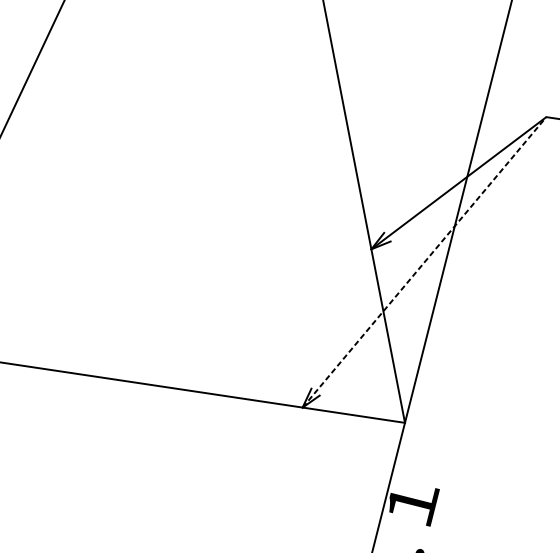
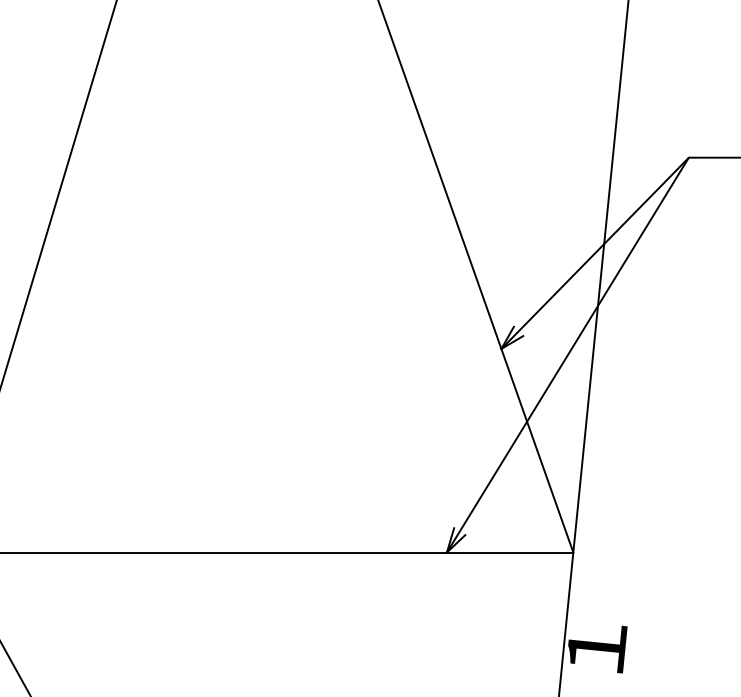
line: (424, 262) -> (567, 355), dashed -> solid

